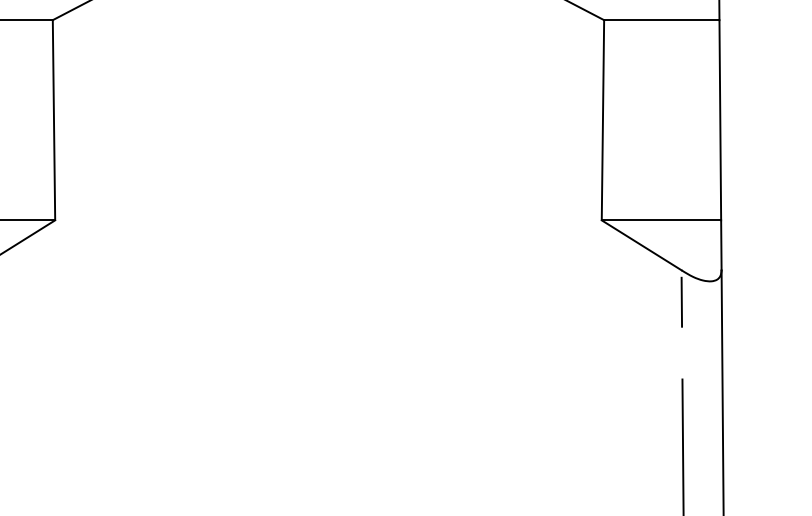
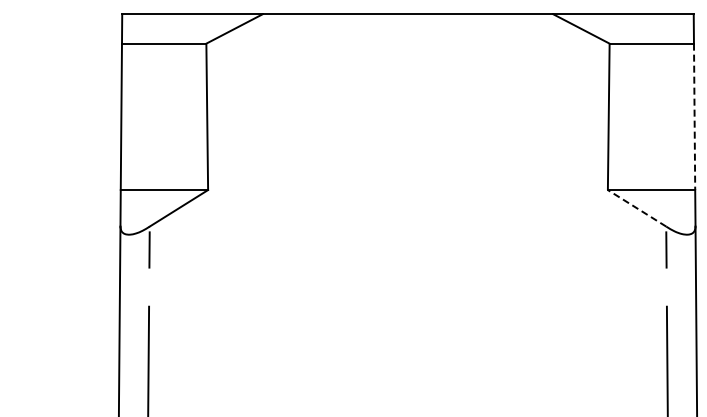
line: (720, 121) -> (694, 117), solid -> dashed
line: (640, 245) -> (636, 208), solid -> dashed

